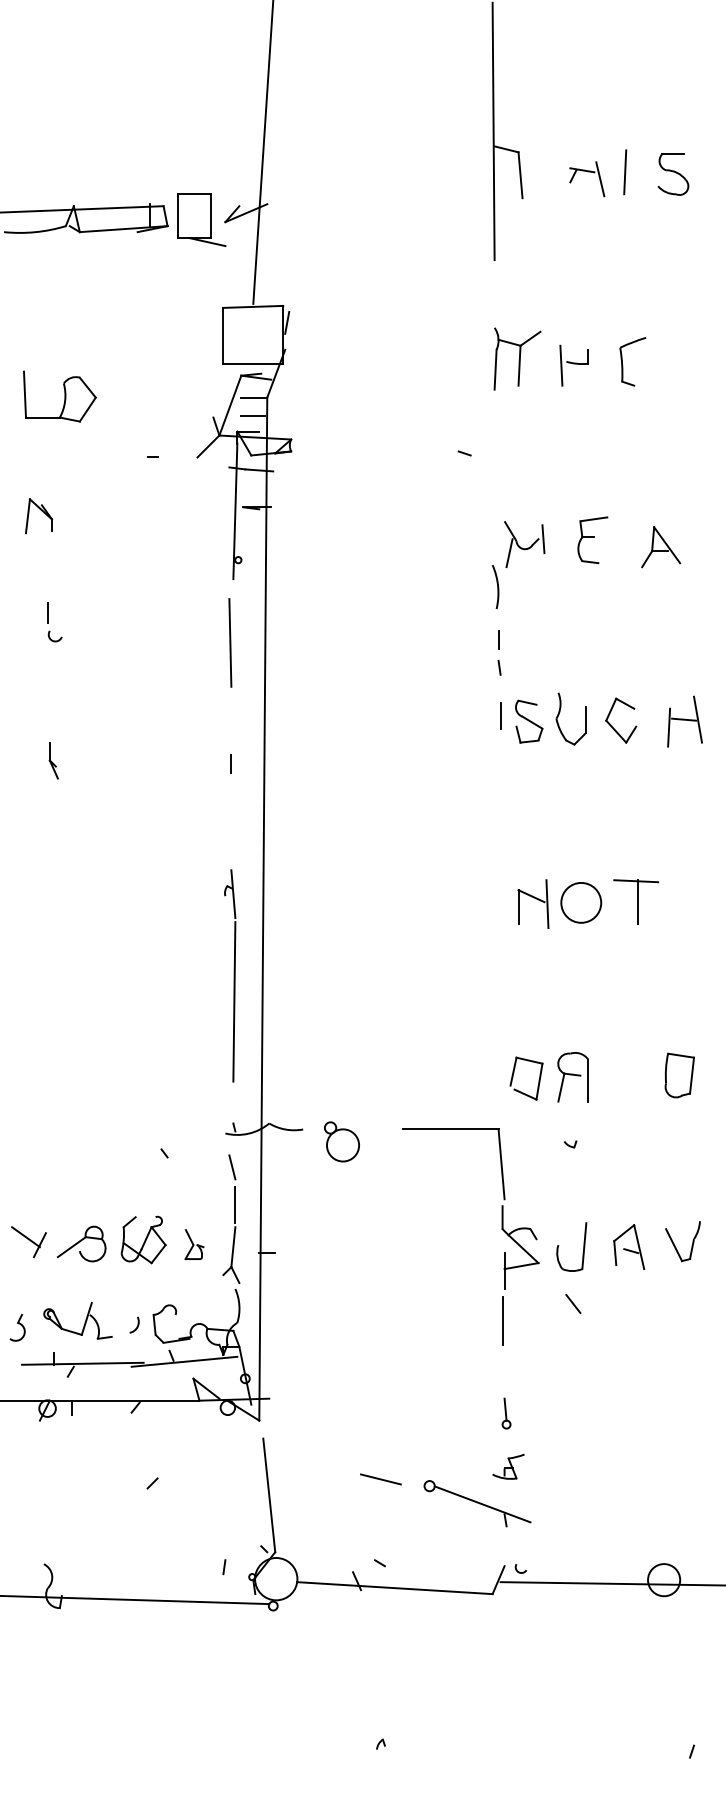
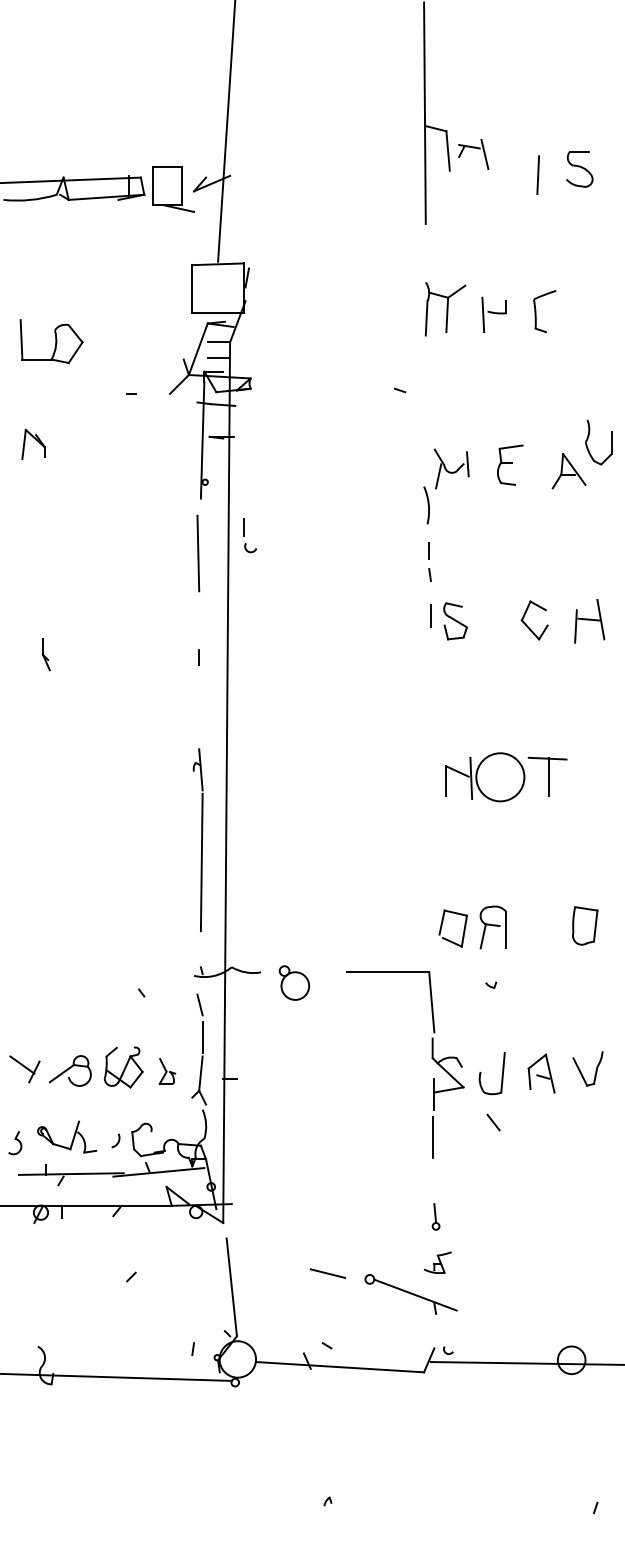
part: (587, 172) -> (473, 148), moved
line: (625, 172) -> (538, 175), moved
part: (673, 174) -> (579, 169), moved
part: (54, 622) -> (250, 535), moved
part: (559, 715) -> (588, 439), moved
circle: (581, 902) -> (500, 776), size x1.4

